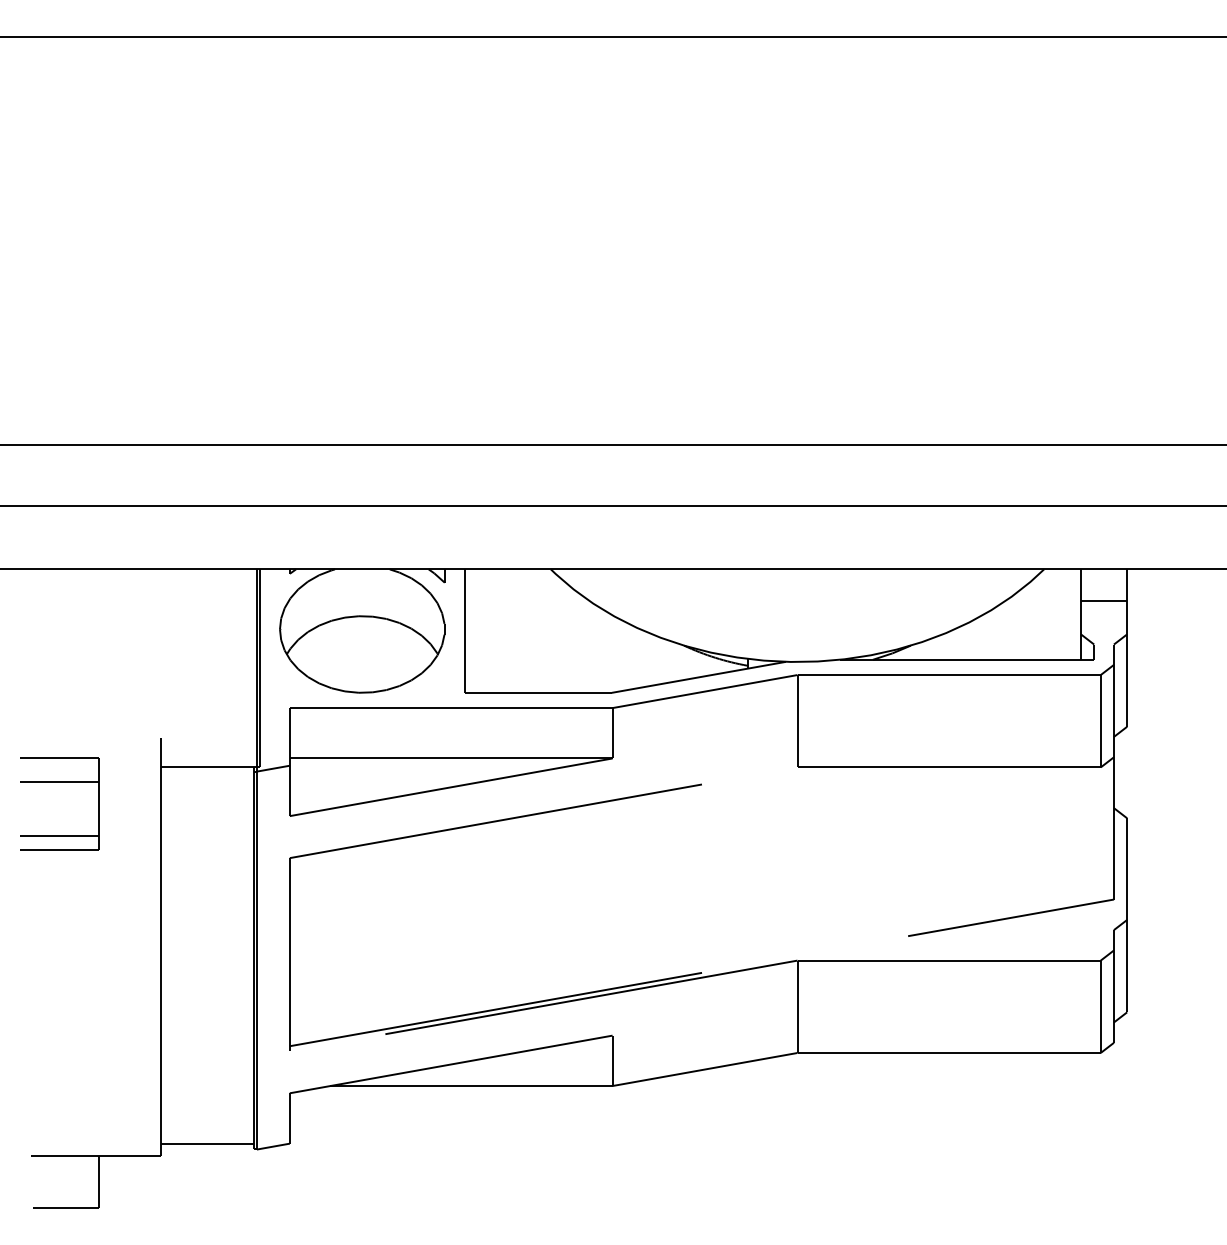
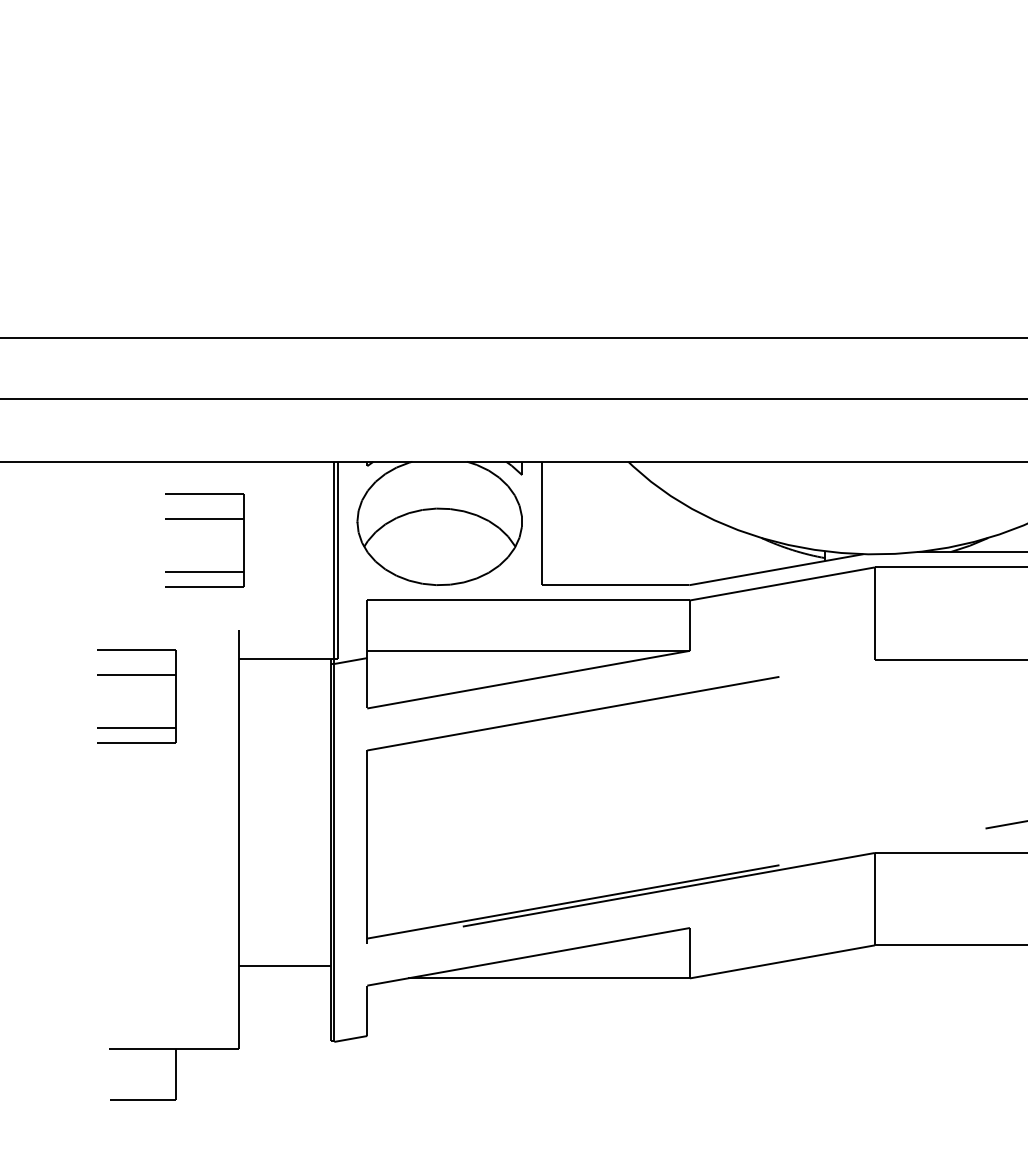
part: (127, 626) -> (204, 518), added
line: (207, 1144) -> (284, 965), moved

